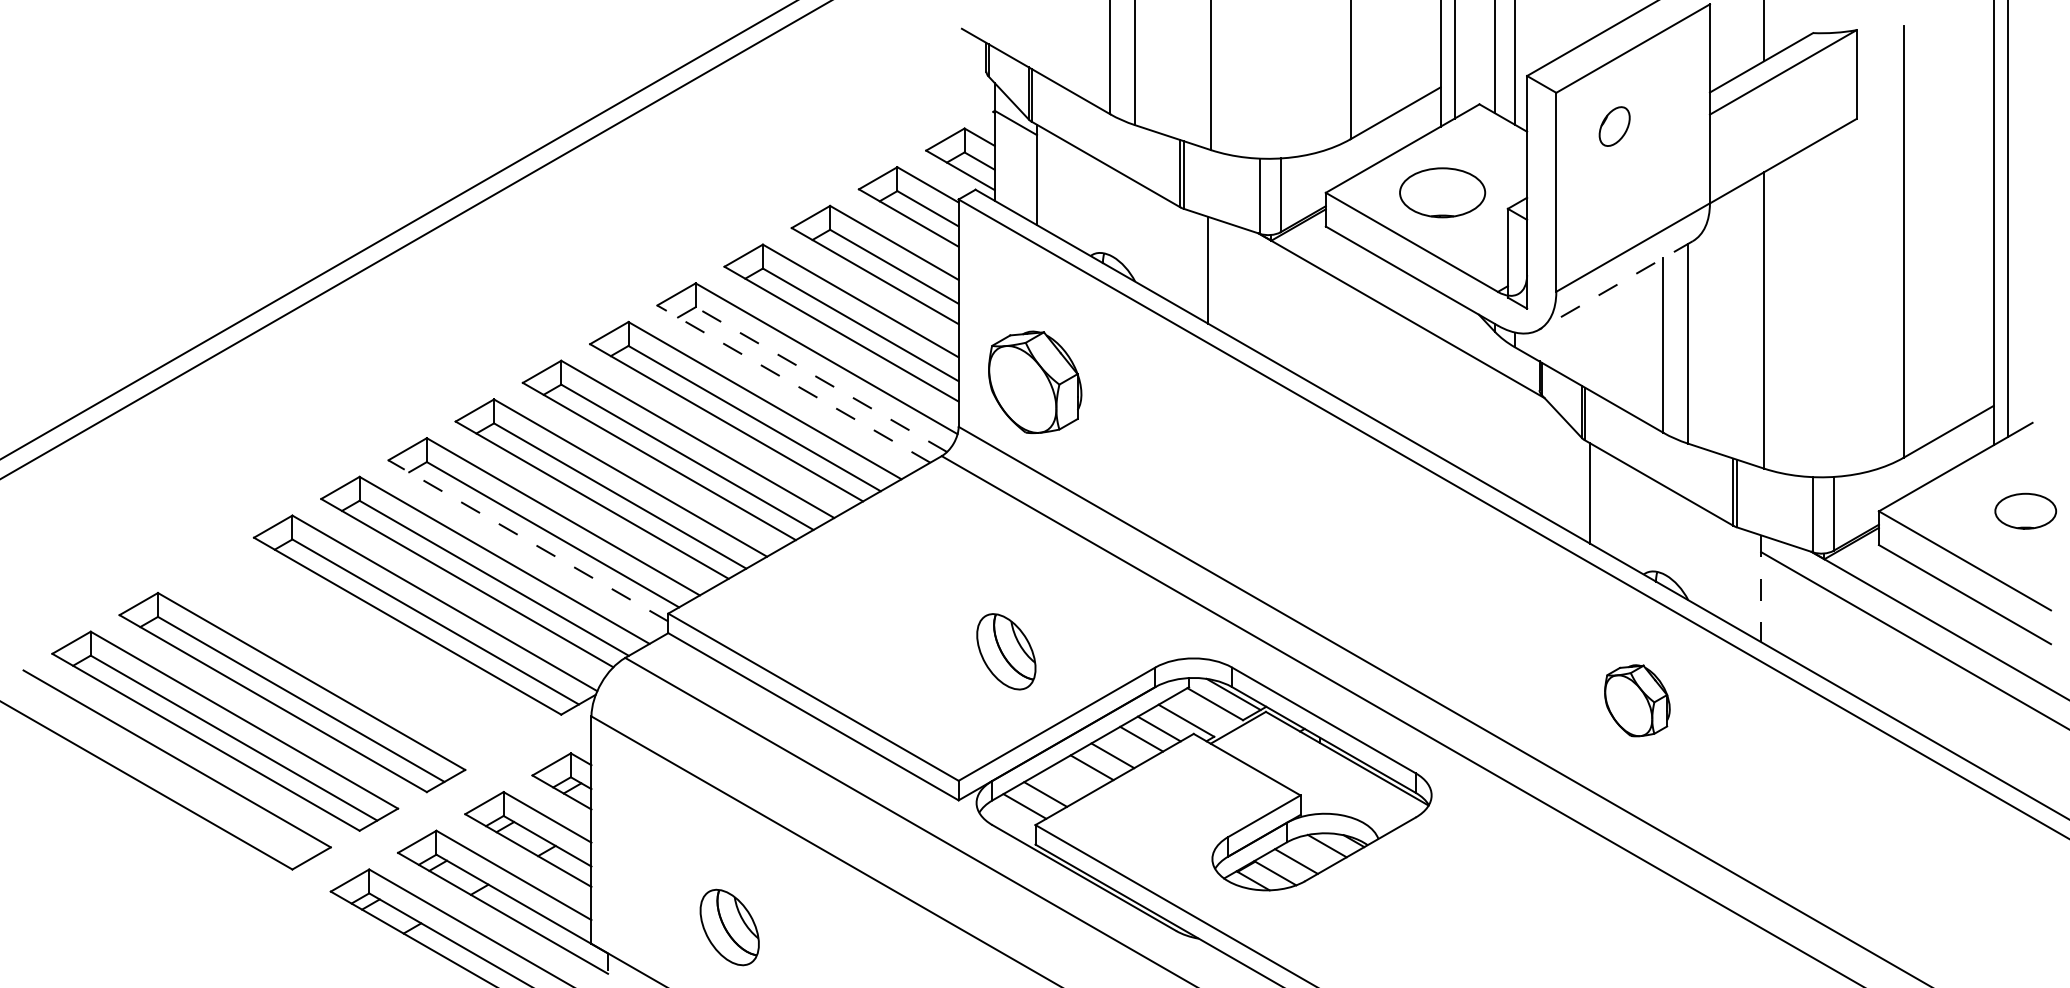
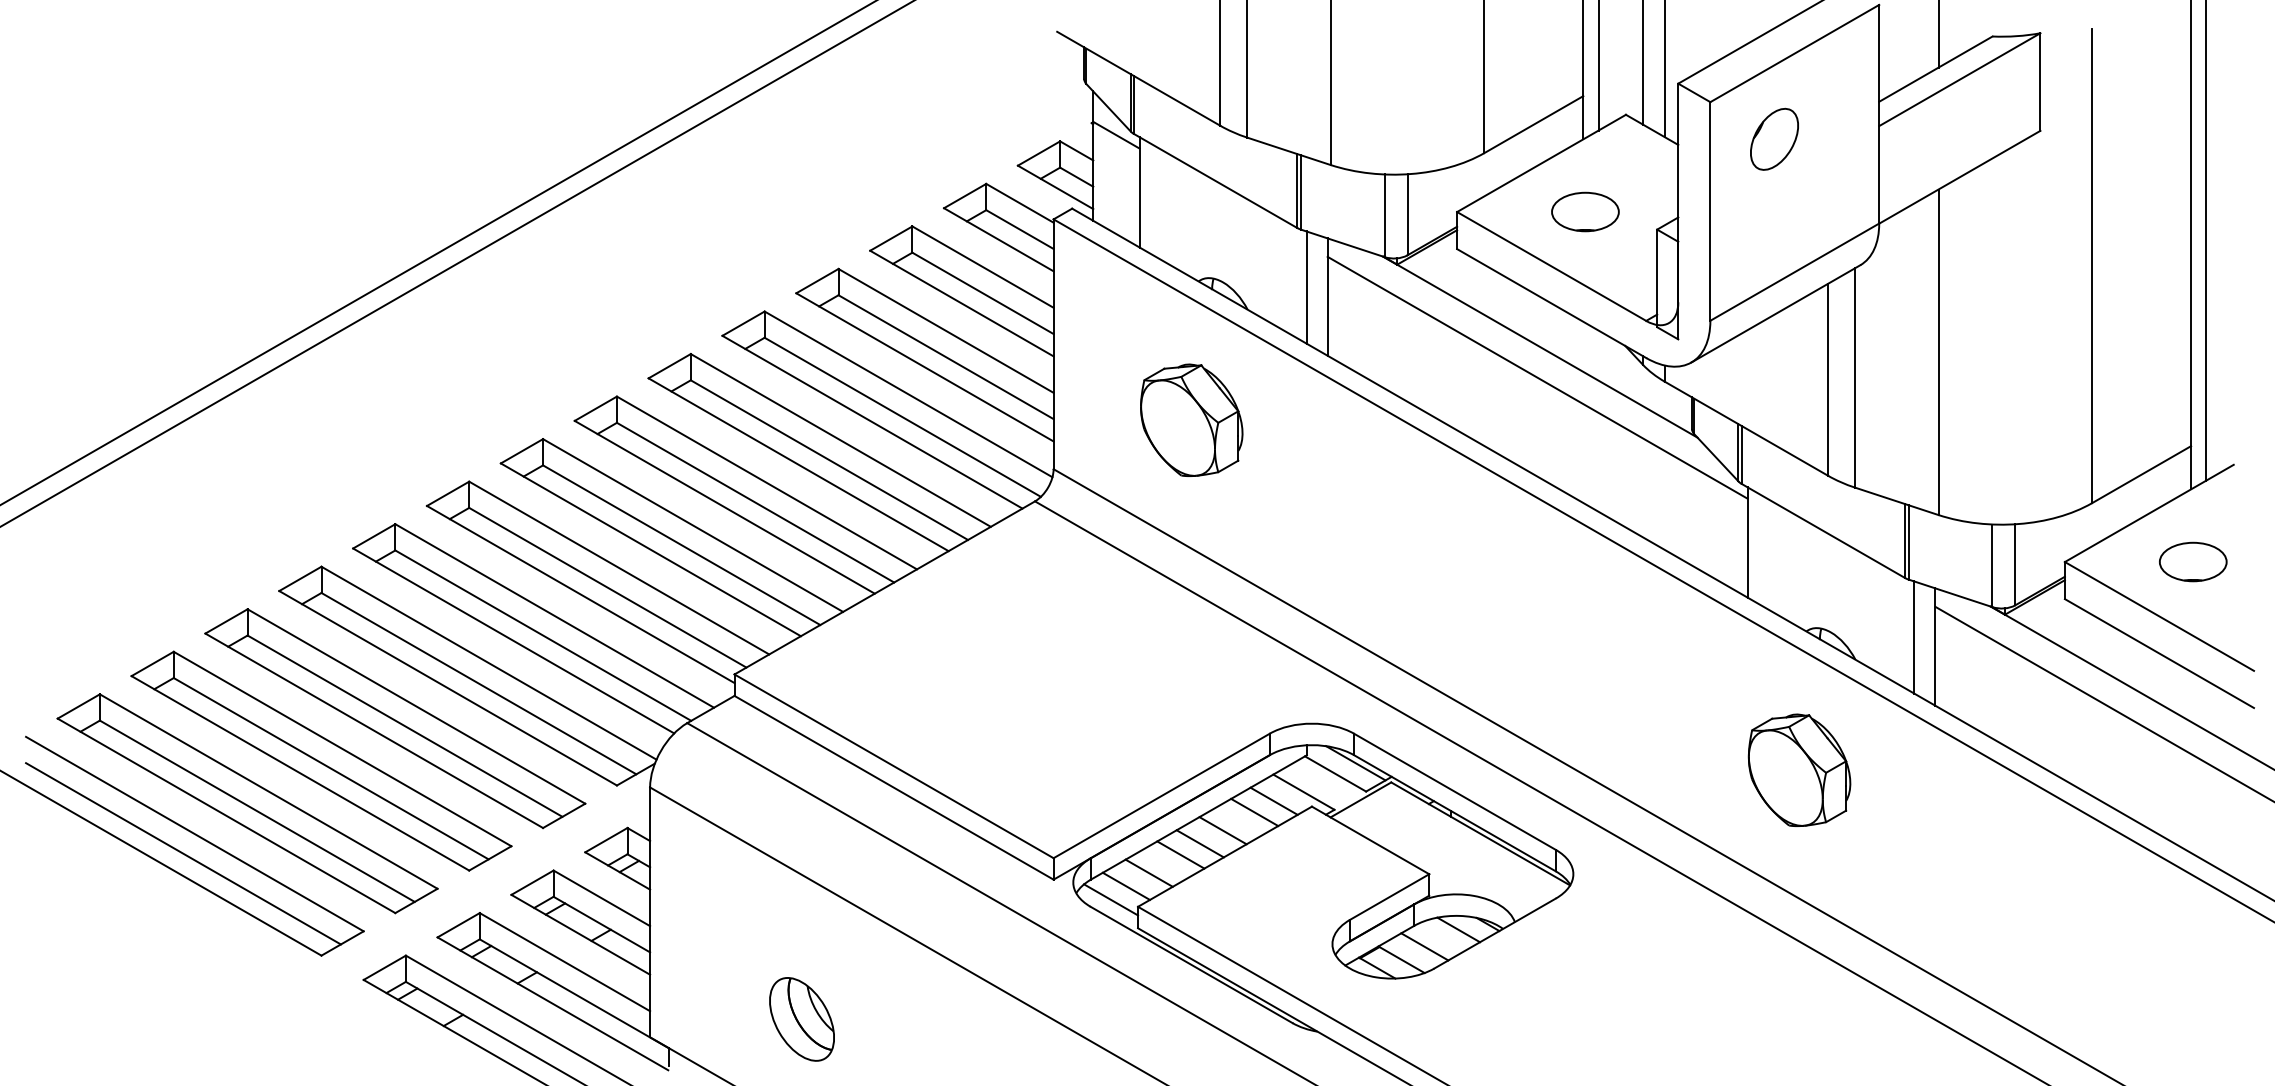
part: (1614, 125) -> (1774, 138), size x1.43
part: (1442, 192) -> (1585, 211), size x0.71
line: (1188, 261) -> (1306, 287), added
line: (1615, 286) -> (1775, 314), dashed -> solid
line: (1399, 343) -> (1537, 377), added
line: (821, 379) -> (902, 417), dashed -> solid
part: (1035, 381) -> (1191, 419), moved
line: (793, 383) -> (872, 421), dashed -> solid
part: (2025, 510) -> (2193, 561), moved
line: (528, 540) -> (580, 594), dashed -> solid
line: (1742, 579) -> (1914, 637), added
line: (1761, 589) -> (1935, 647), dashed -> solid
part: (1005, 651) -> (1105, 716), removed
part: (359, 653) -> (395, 718), added
part: (1637, 700) -> (1799, 769), size x1.43
line: (166, 776) -> (183, 853), added
line: (1074, 777) -> (1180, 854), added
line: (1011, 818) -> (1111, 899), added

